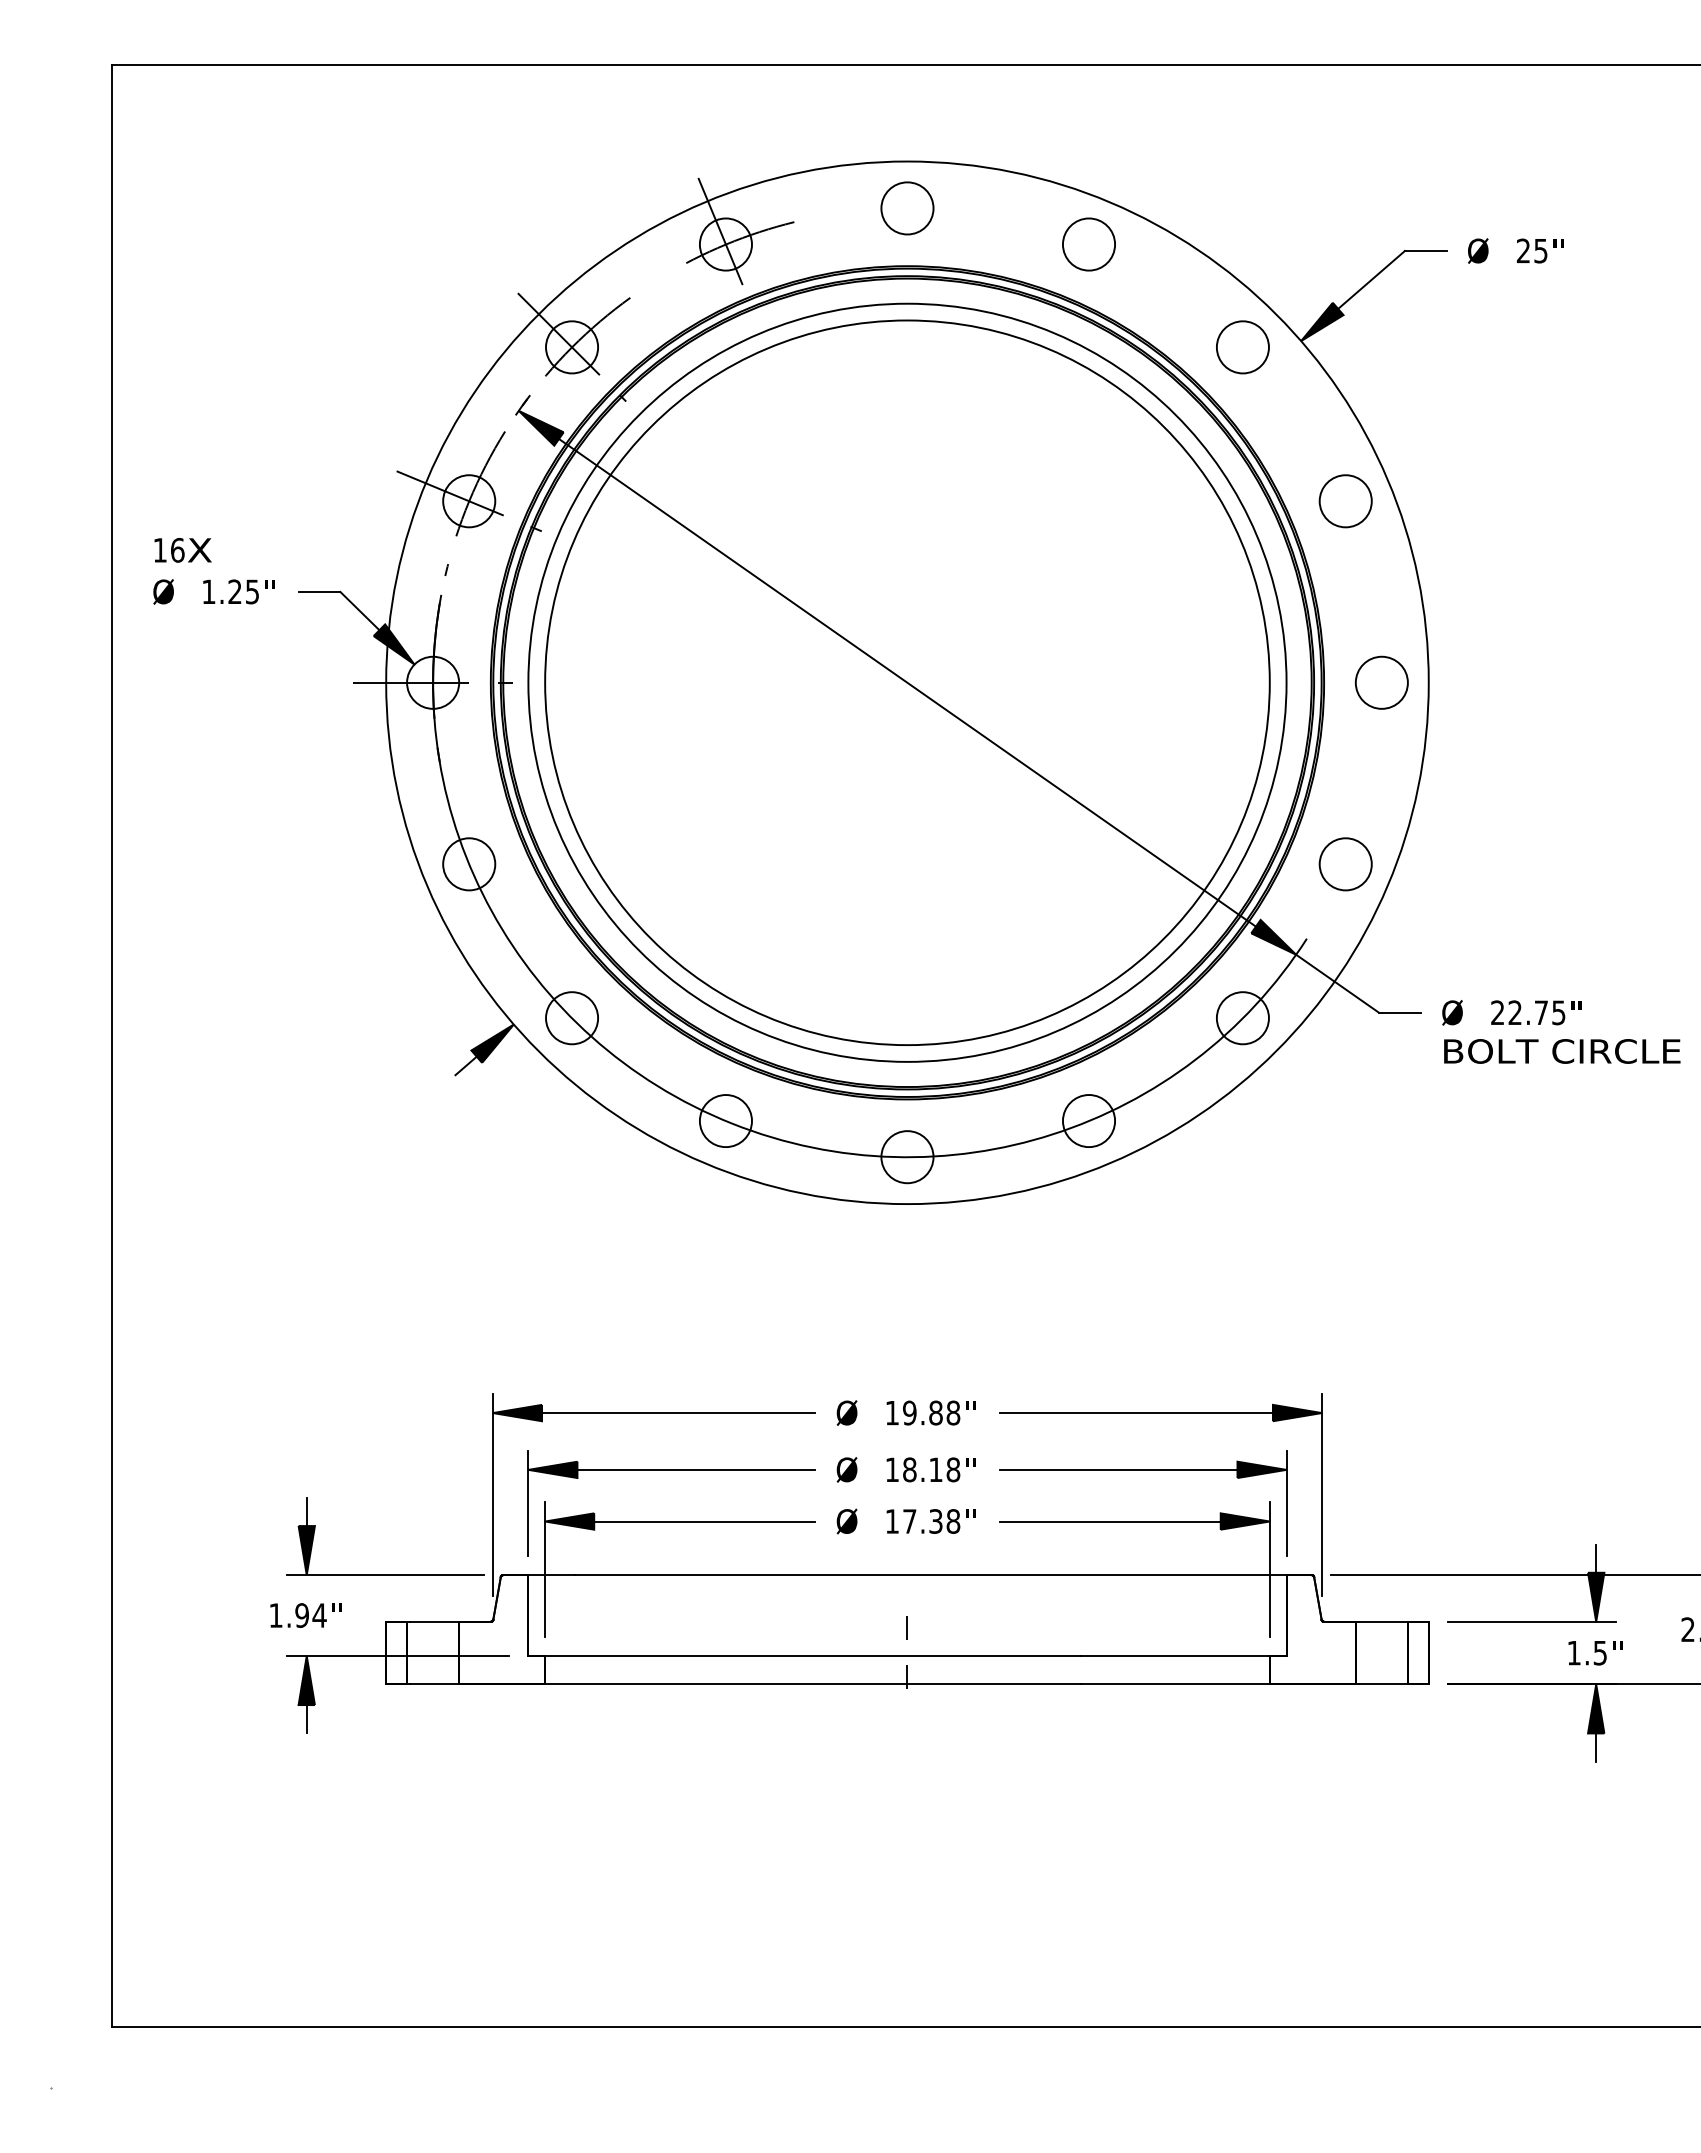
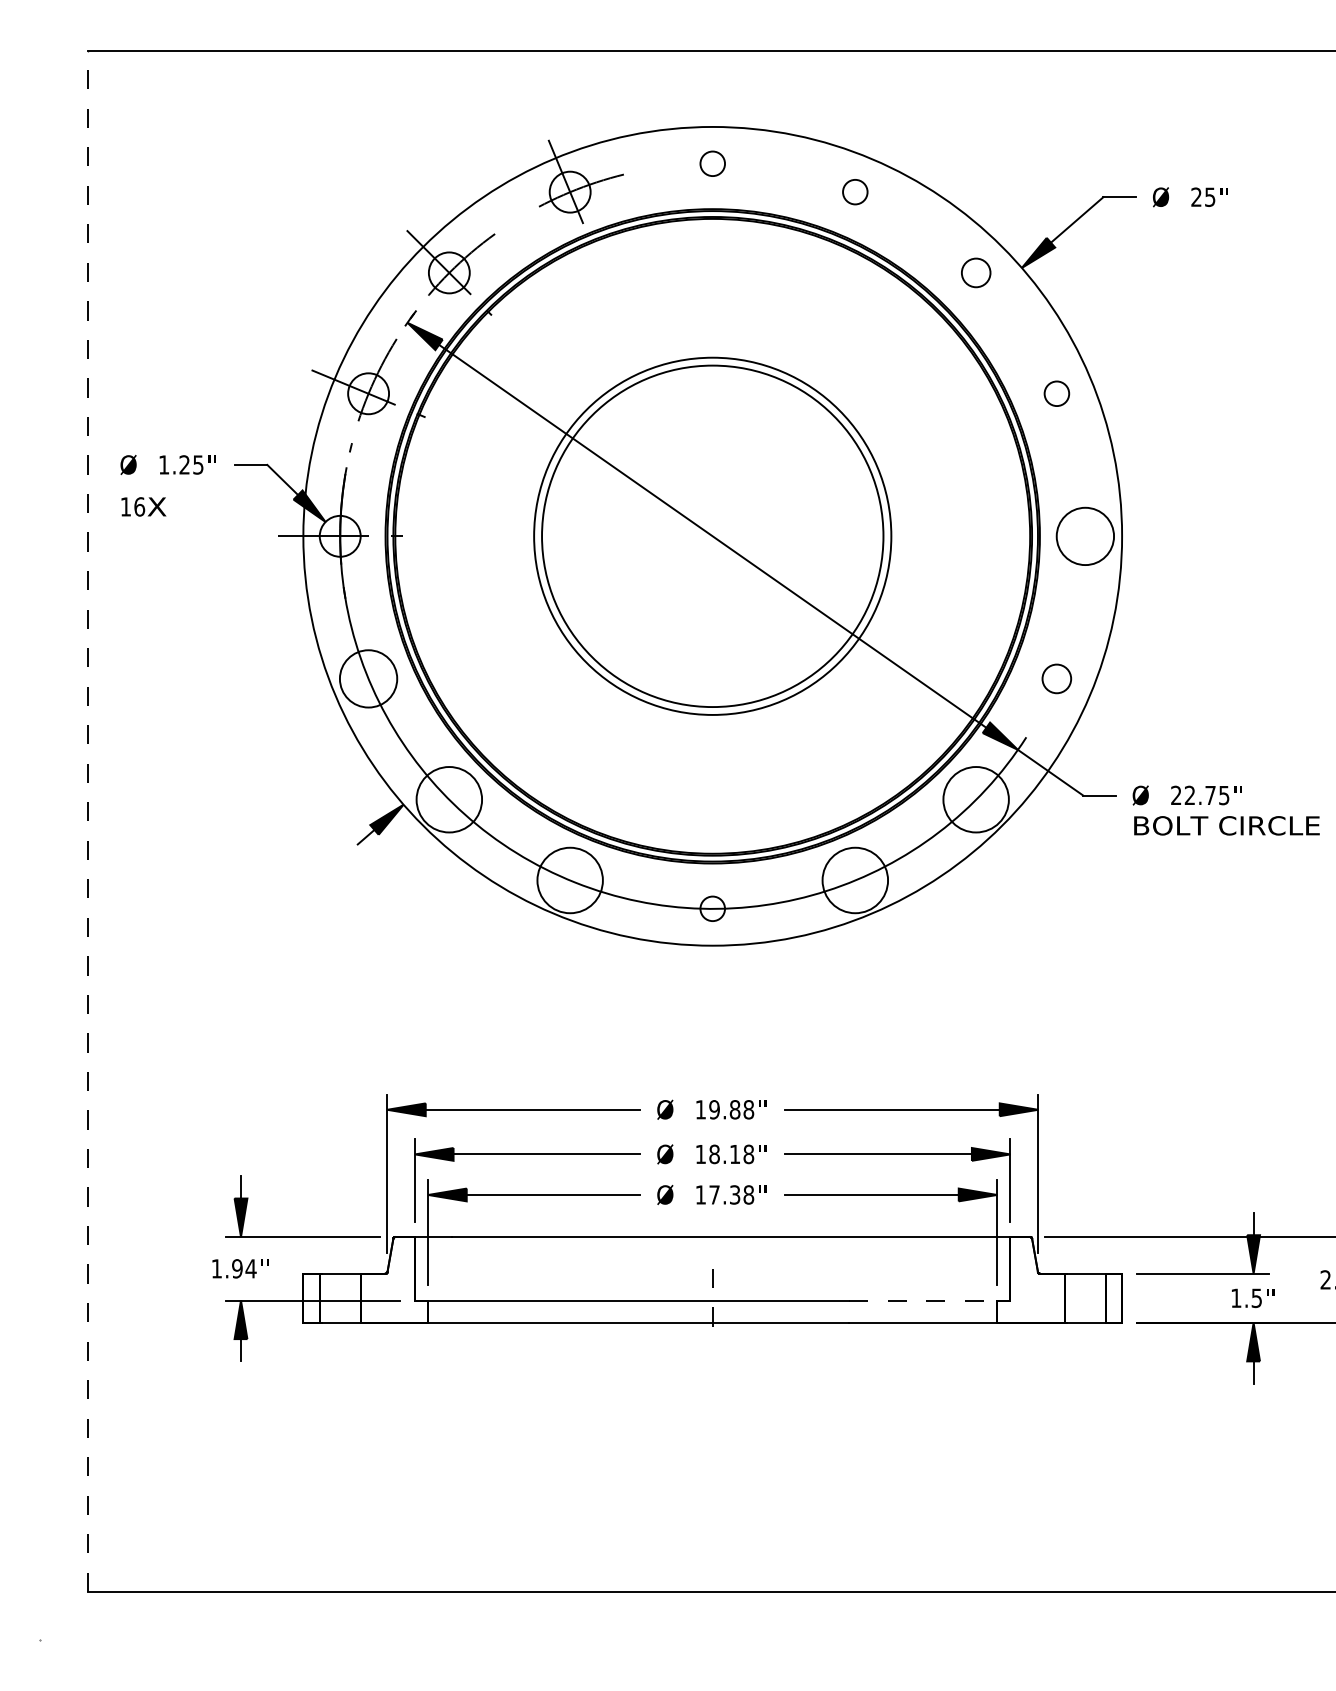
circle: (907, 208) -> (712, 163), size x0.6
circle: (1088, 244) -> (854, 192), size x0.6
circle: (1242, 347) -> (975, 273), size x0.7
circle: (1345, 501) -> (1056, 393), size x0.6
text: (182, 549) -> (143, 506), moved
circle: (907, 682) -> (712, 536), size x0.6
circle: (907, 682) -> (712, 536), size x0.6
circle: (1381, 682) -> (1084, 536), size x1.4
circle: (469, 864) -> (368, 679), size x1.4
circle: (1345, 864) -> (1056, 679), size x0.7
circle: (572, 1018) -> (449, 799), size x1.6
circle: (1242, 1018) -> (975, 799), size x1.6
line: (112, 1045) -> (88, 821), solid -> dashed
circle: (725, 1121) -> (569, 880), size x1.6
circle: (1088, 1121) -> (854, 880), size x1.6
circle: (907, 1157) -> (712, 909), size x0.6
line: (1175, 1656) -> (923, 1300), solid -> dashed

